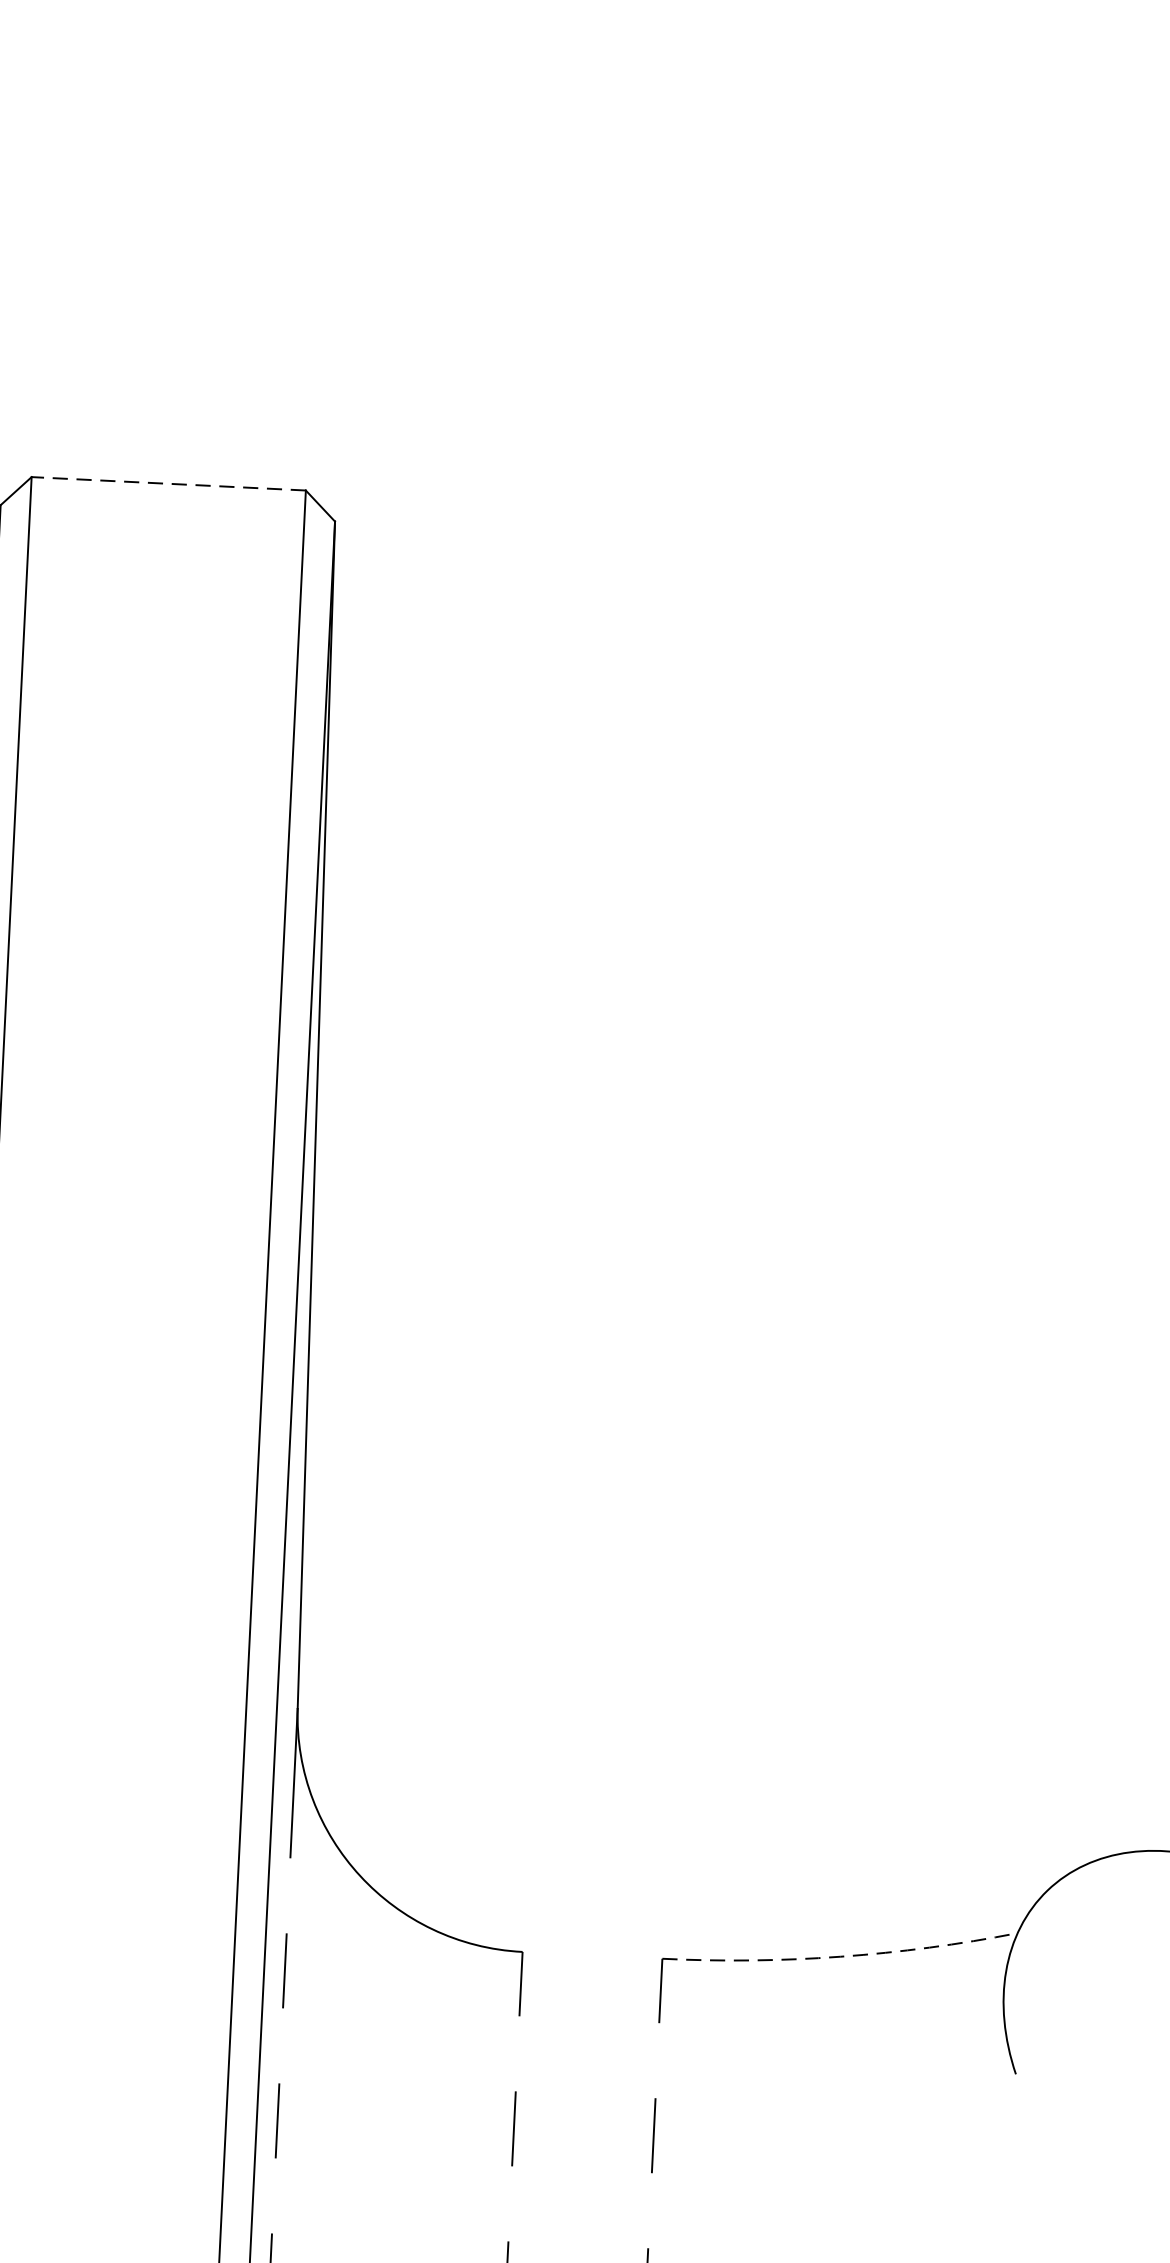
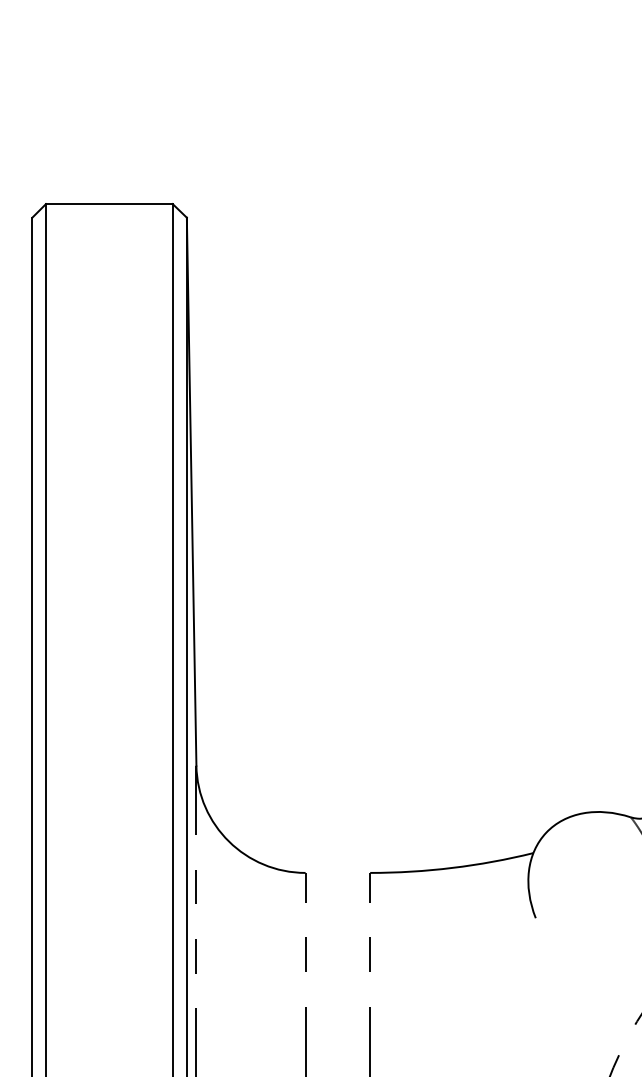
line: (166, 484) -> (108, 204), dashed -> solid
arc: (841, 1955) -> (452, 867), dashed -> solid

